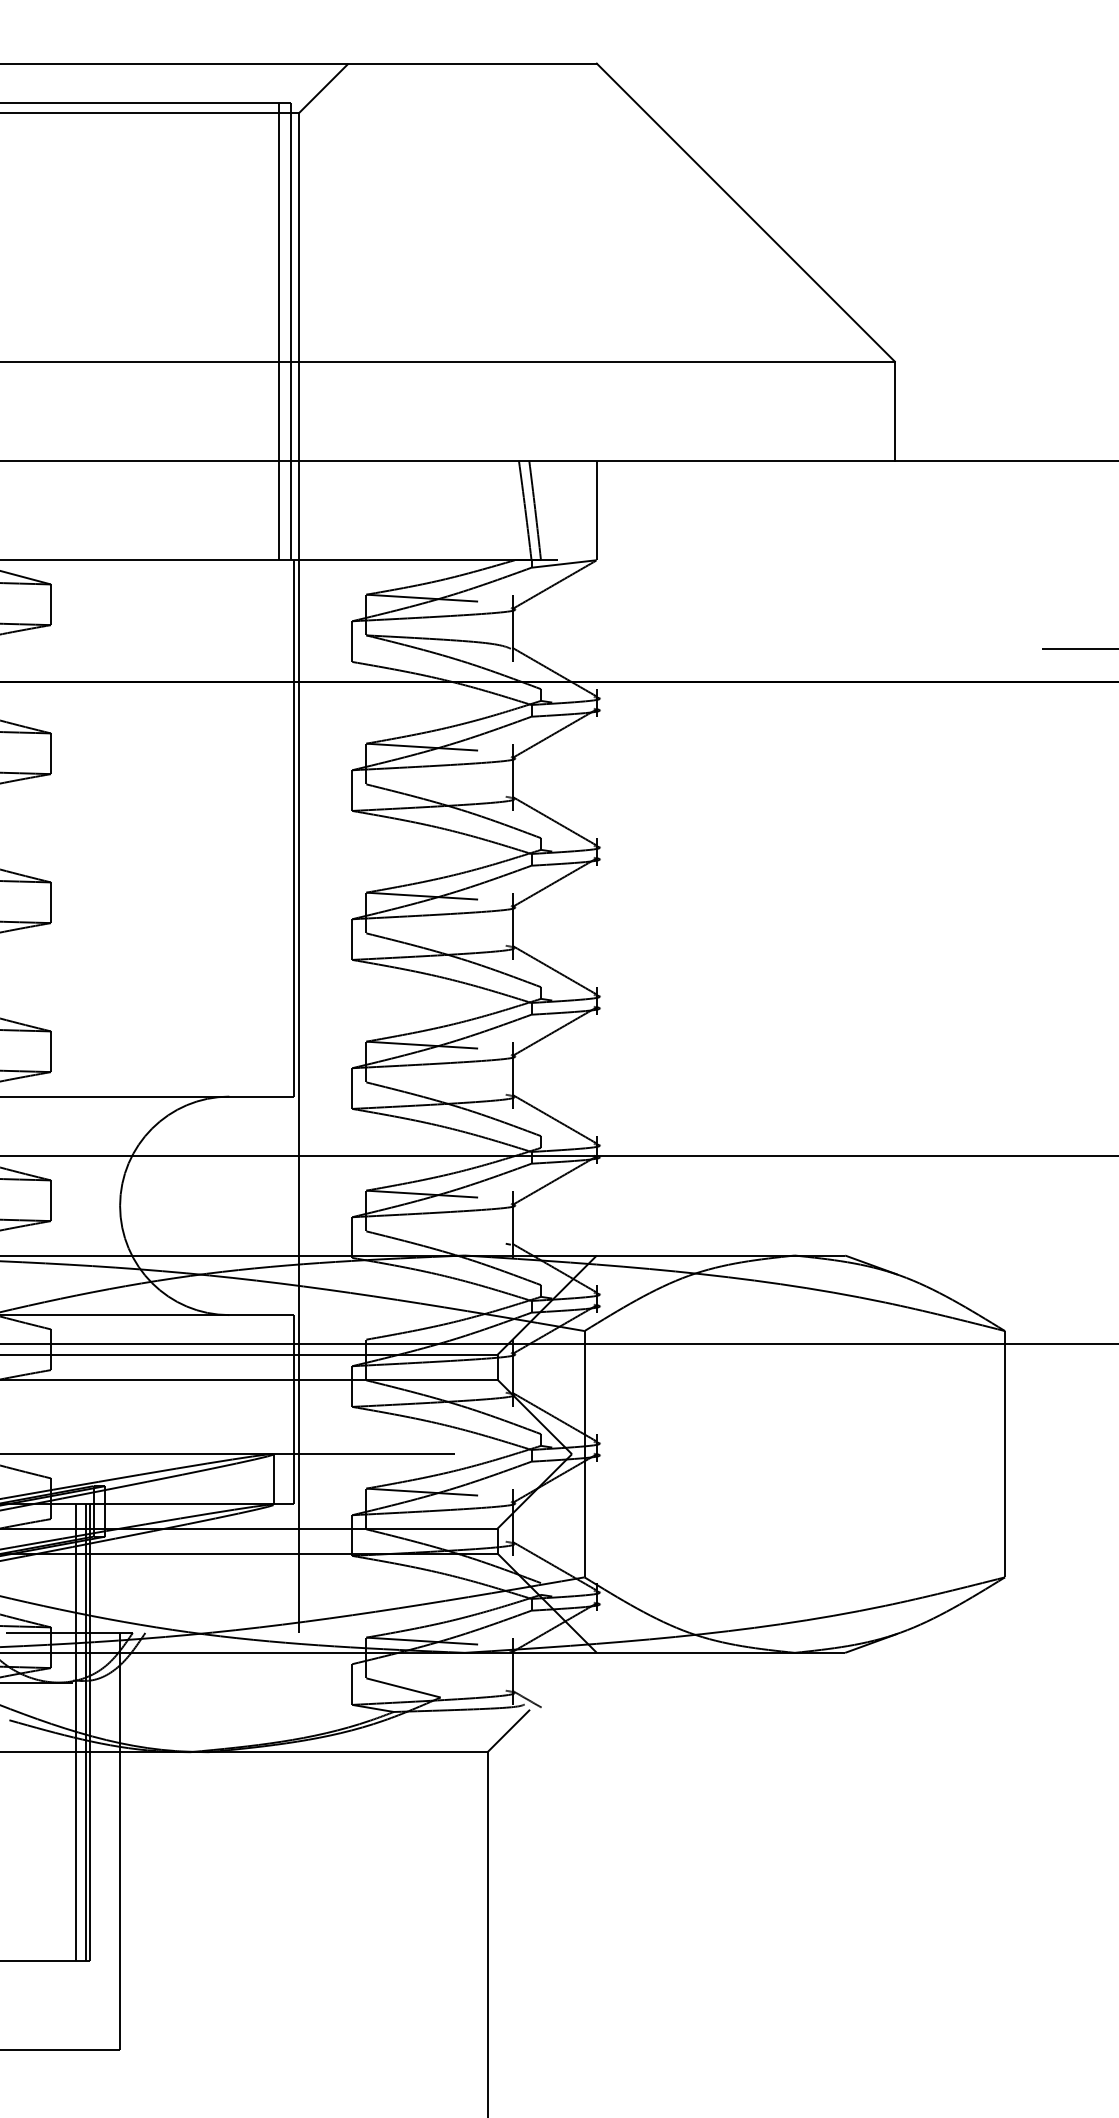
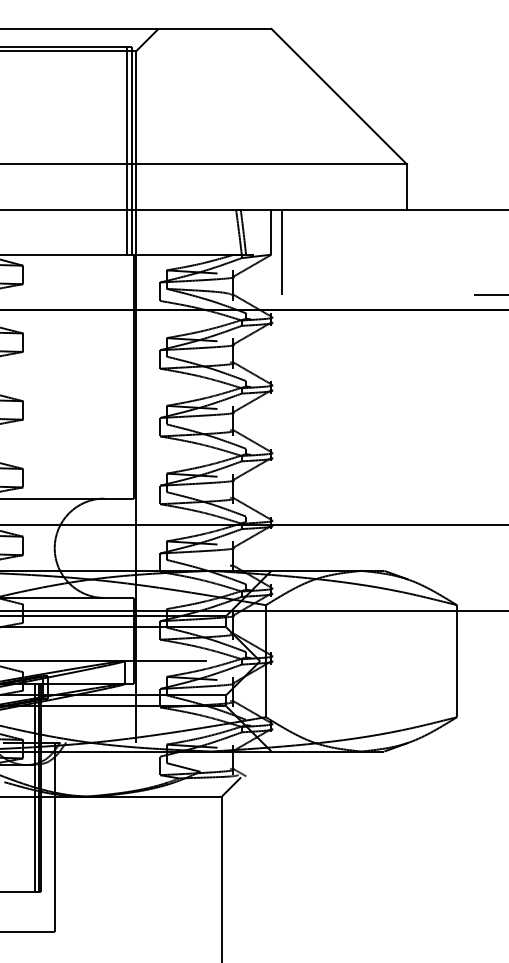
line: (621, 555) -> (282, 252), added

